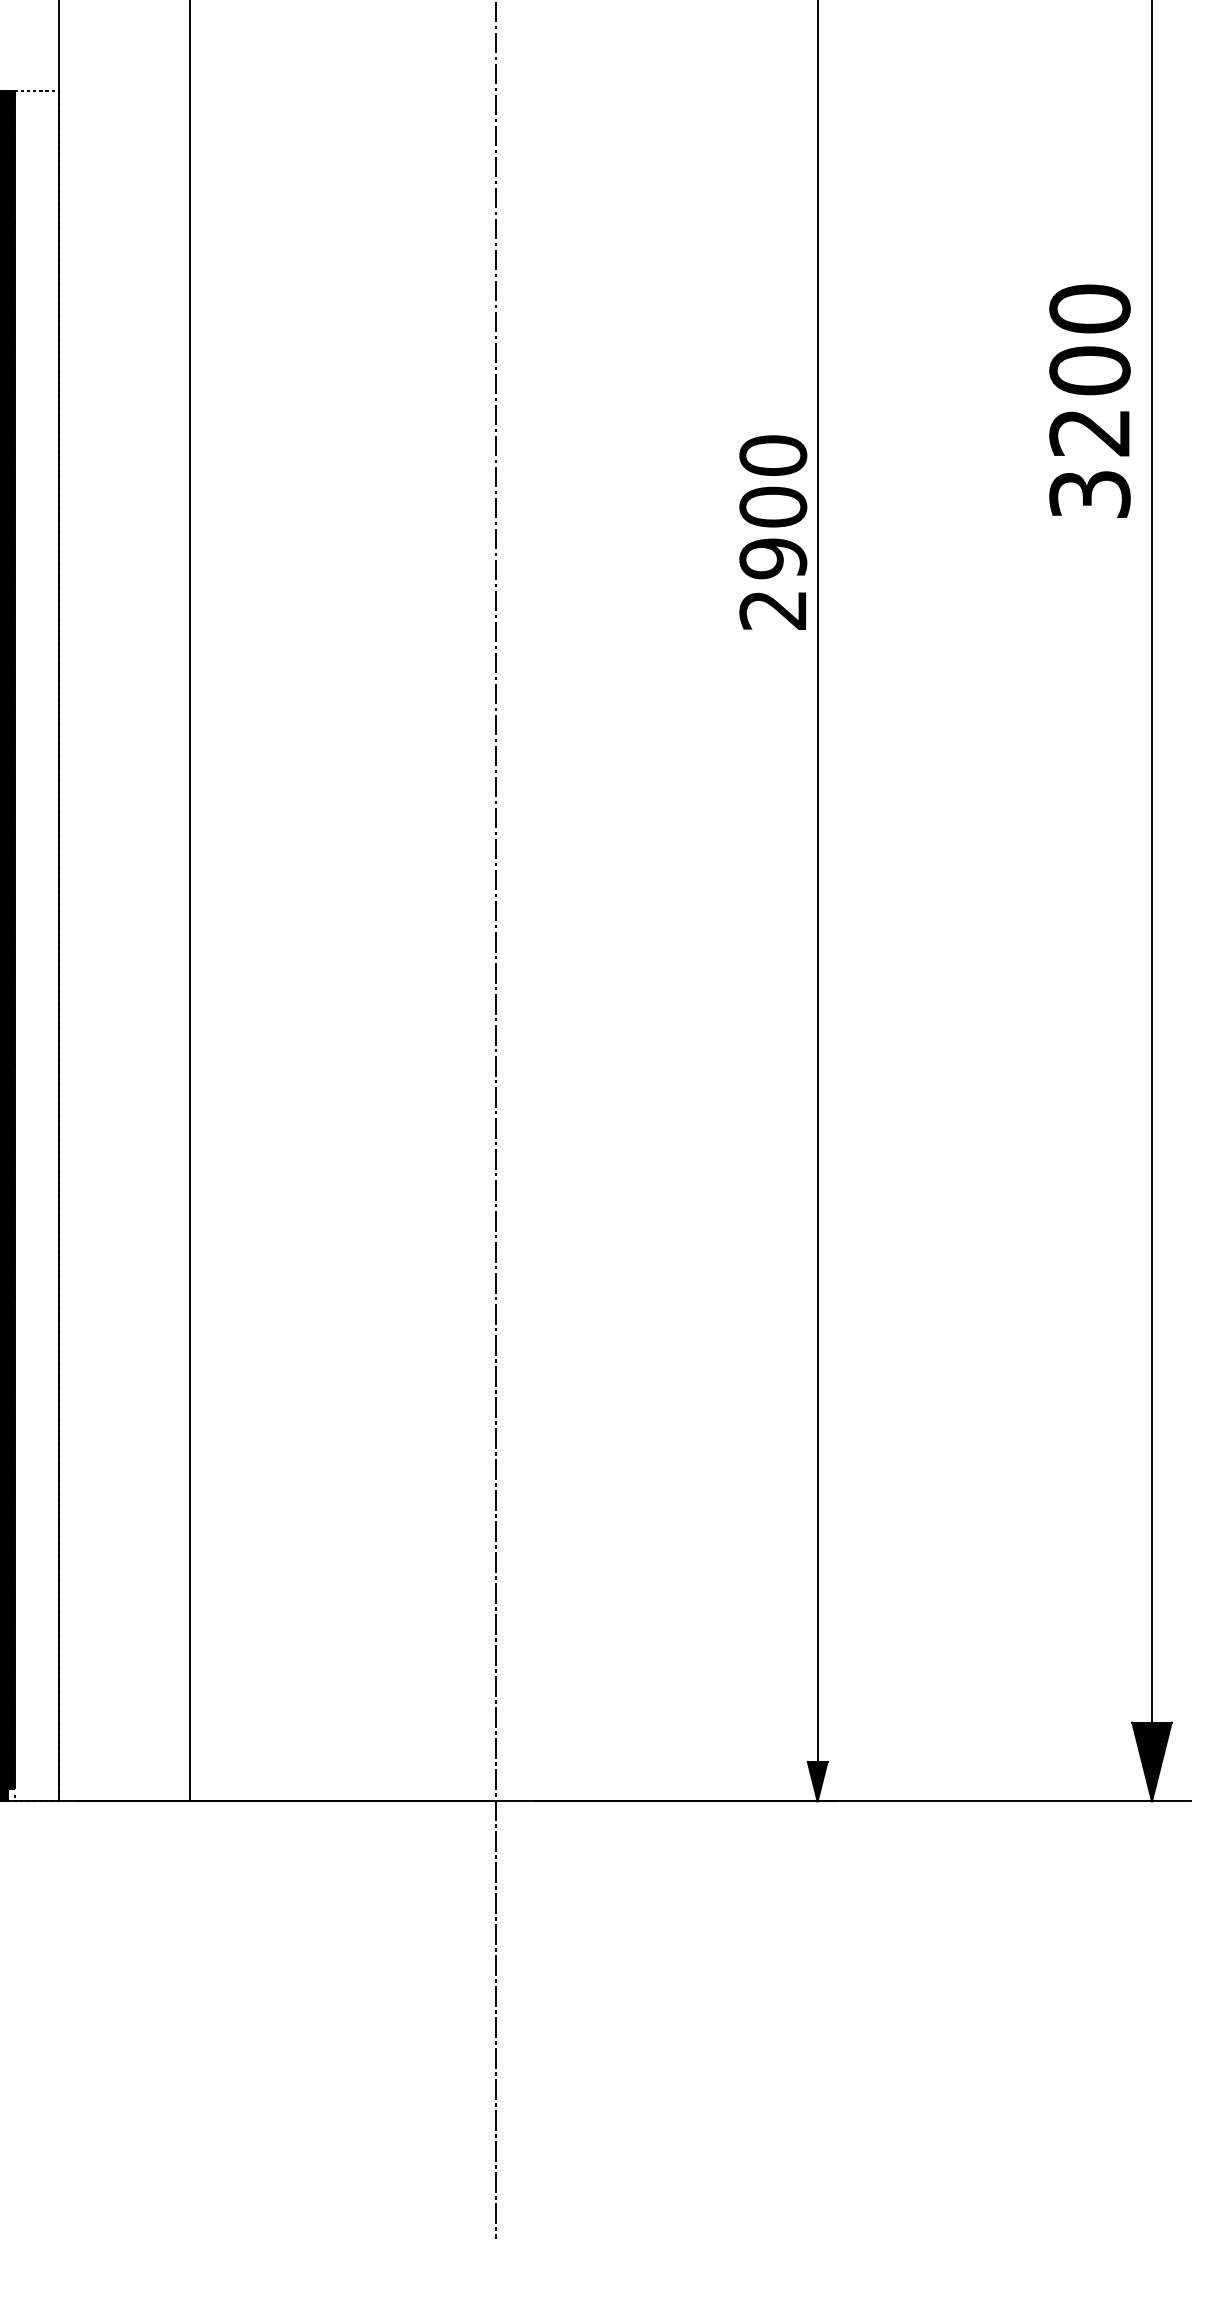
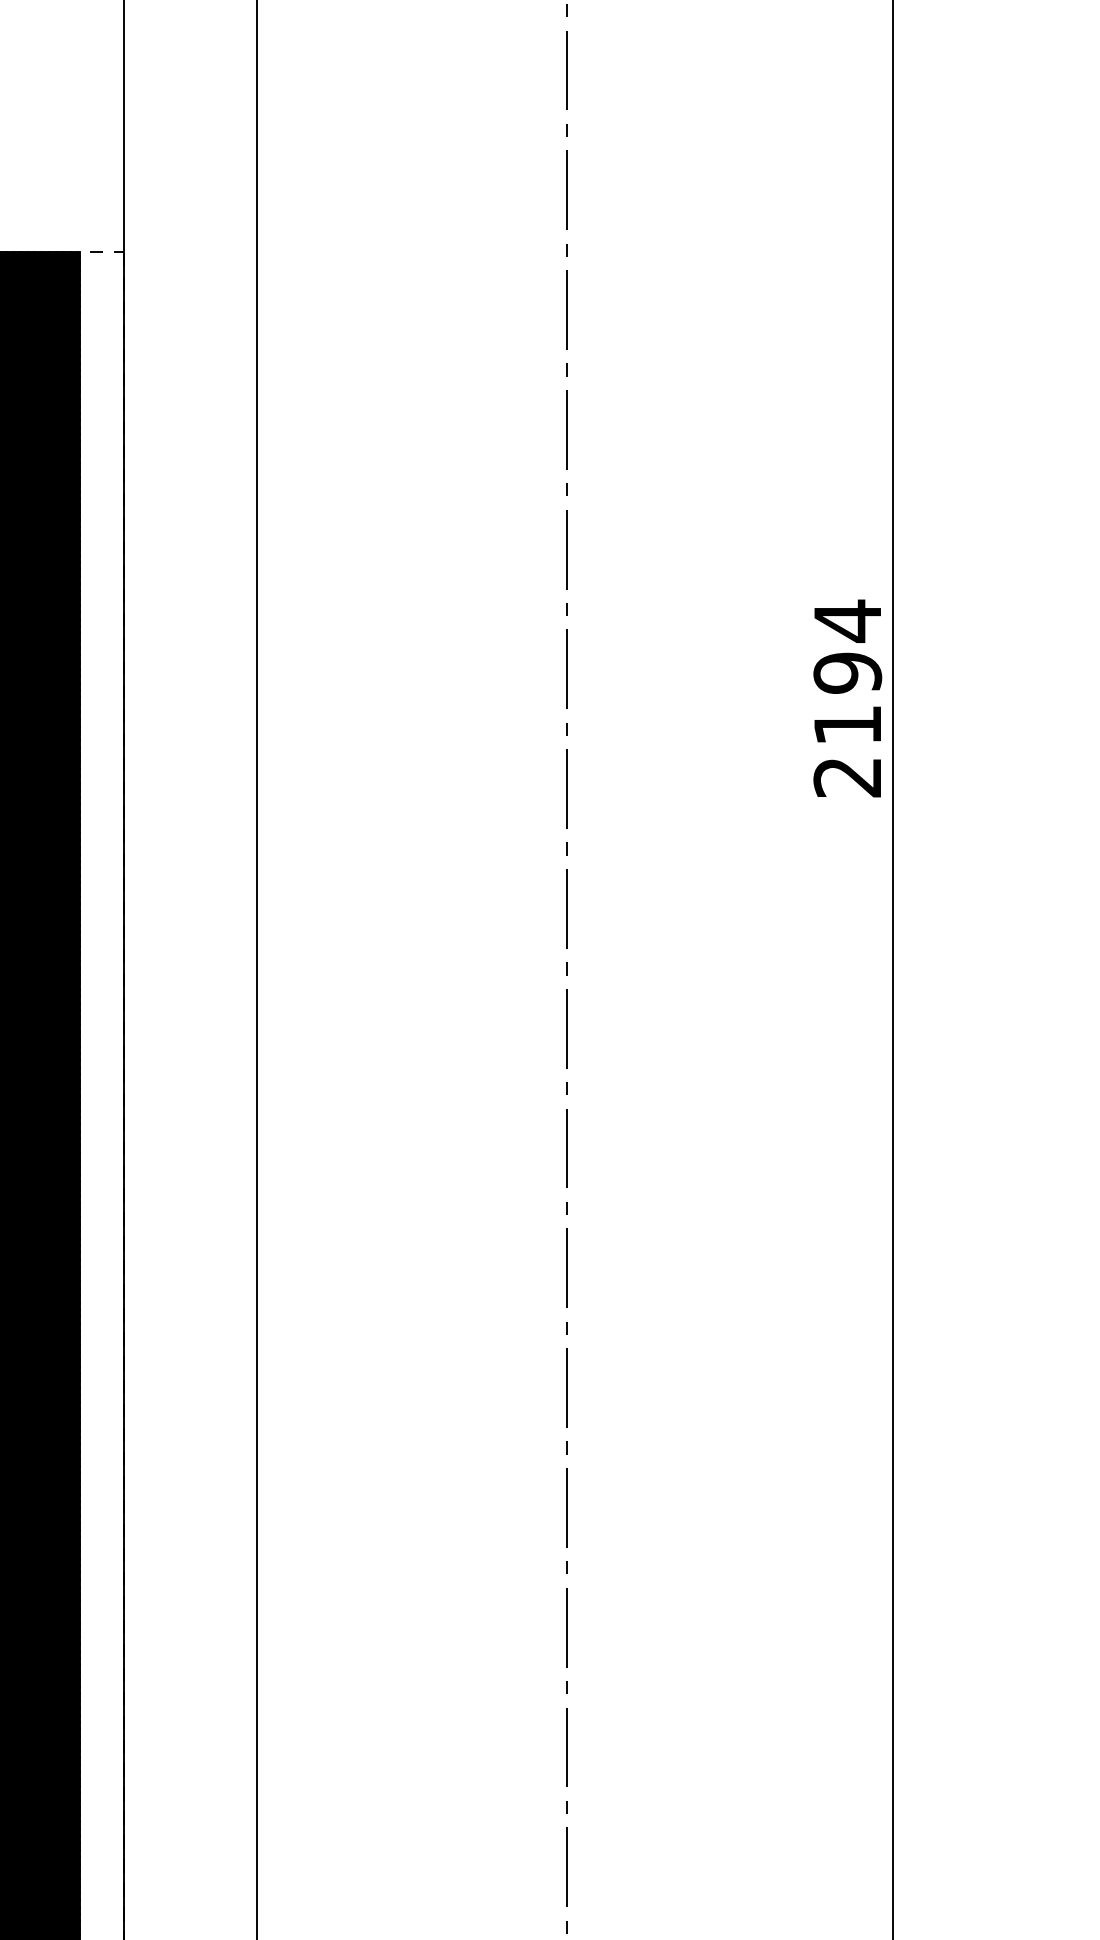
text: (773, 506) -> (847, 672), 2900 -> 2194

